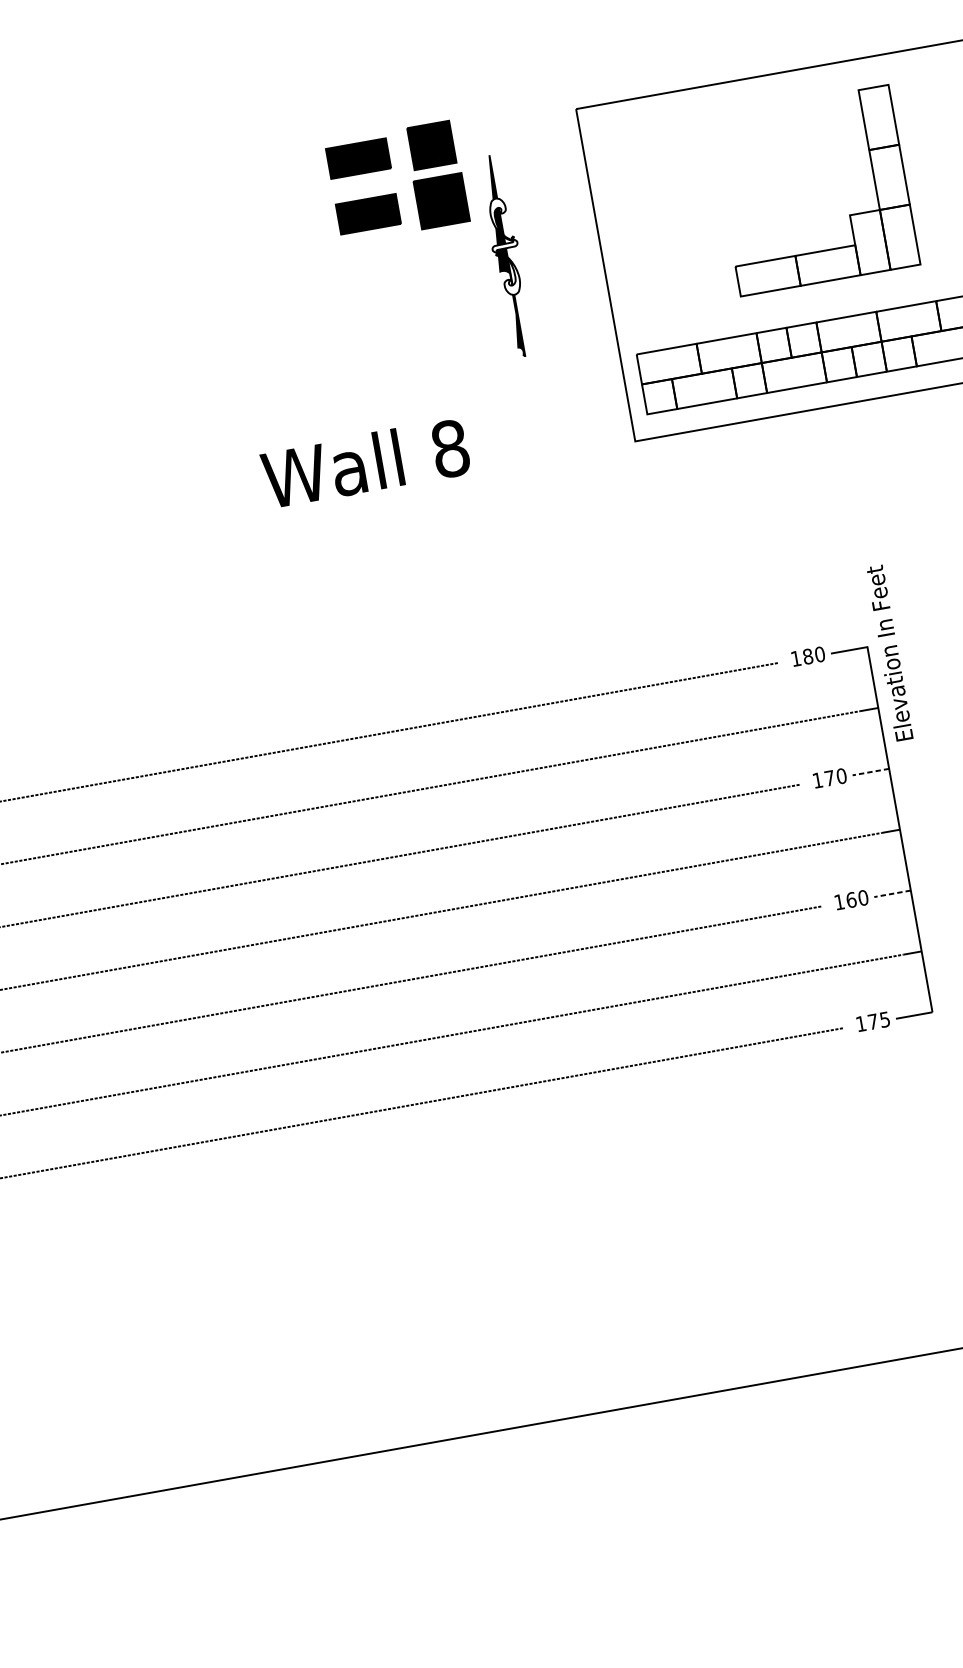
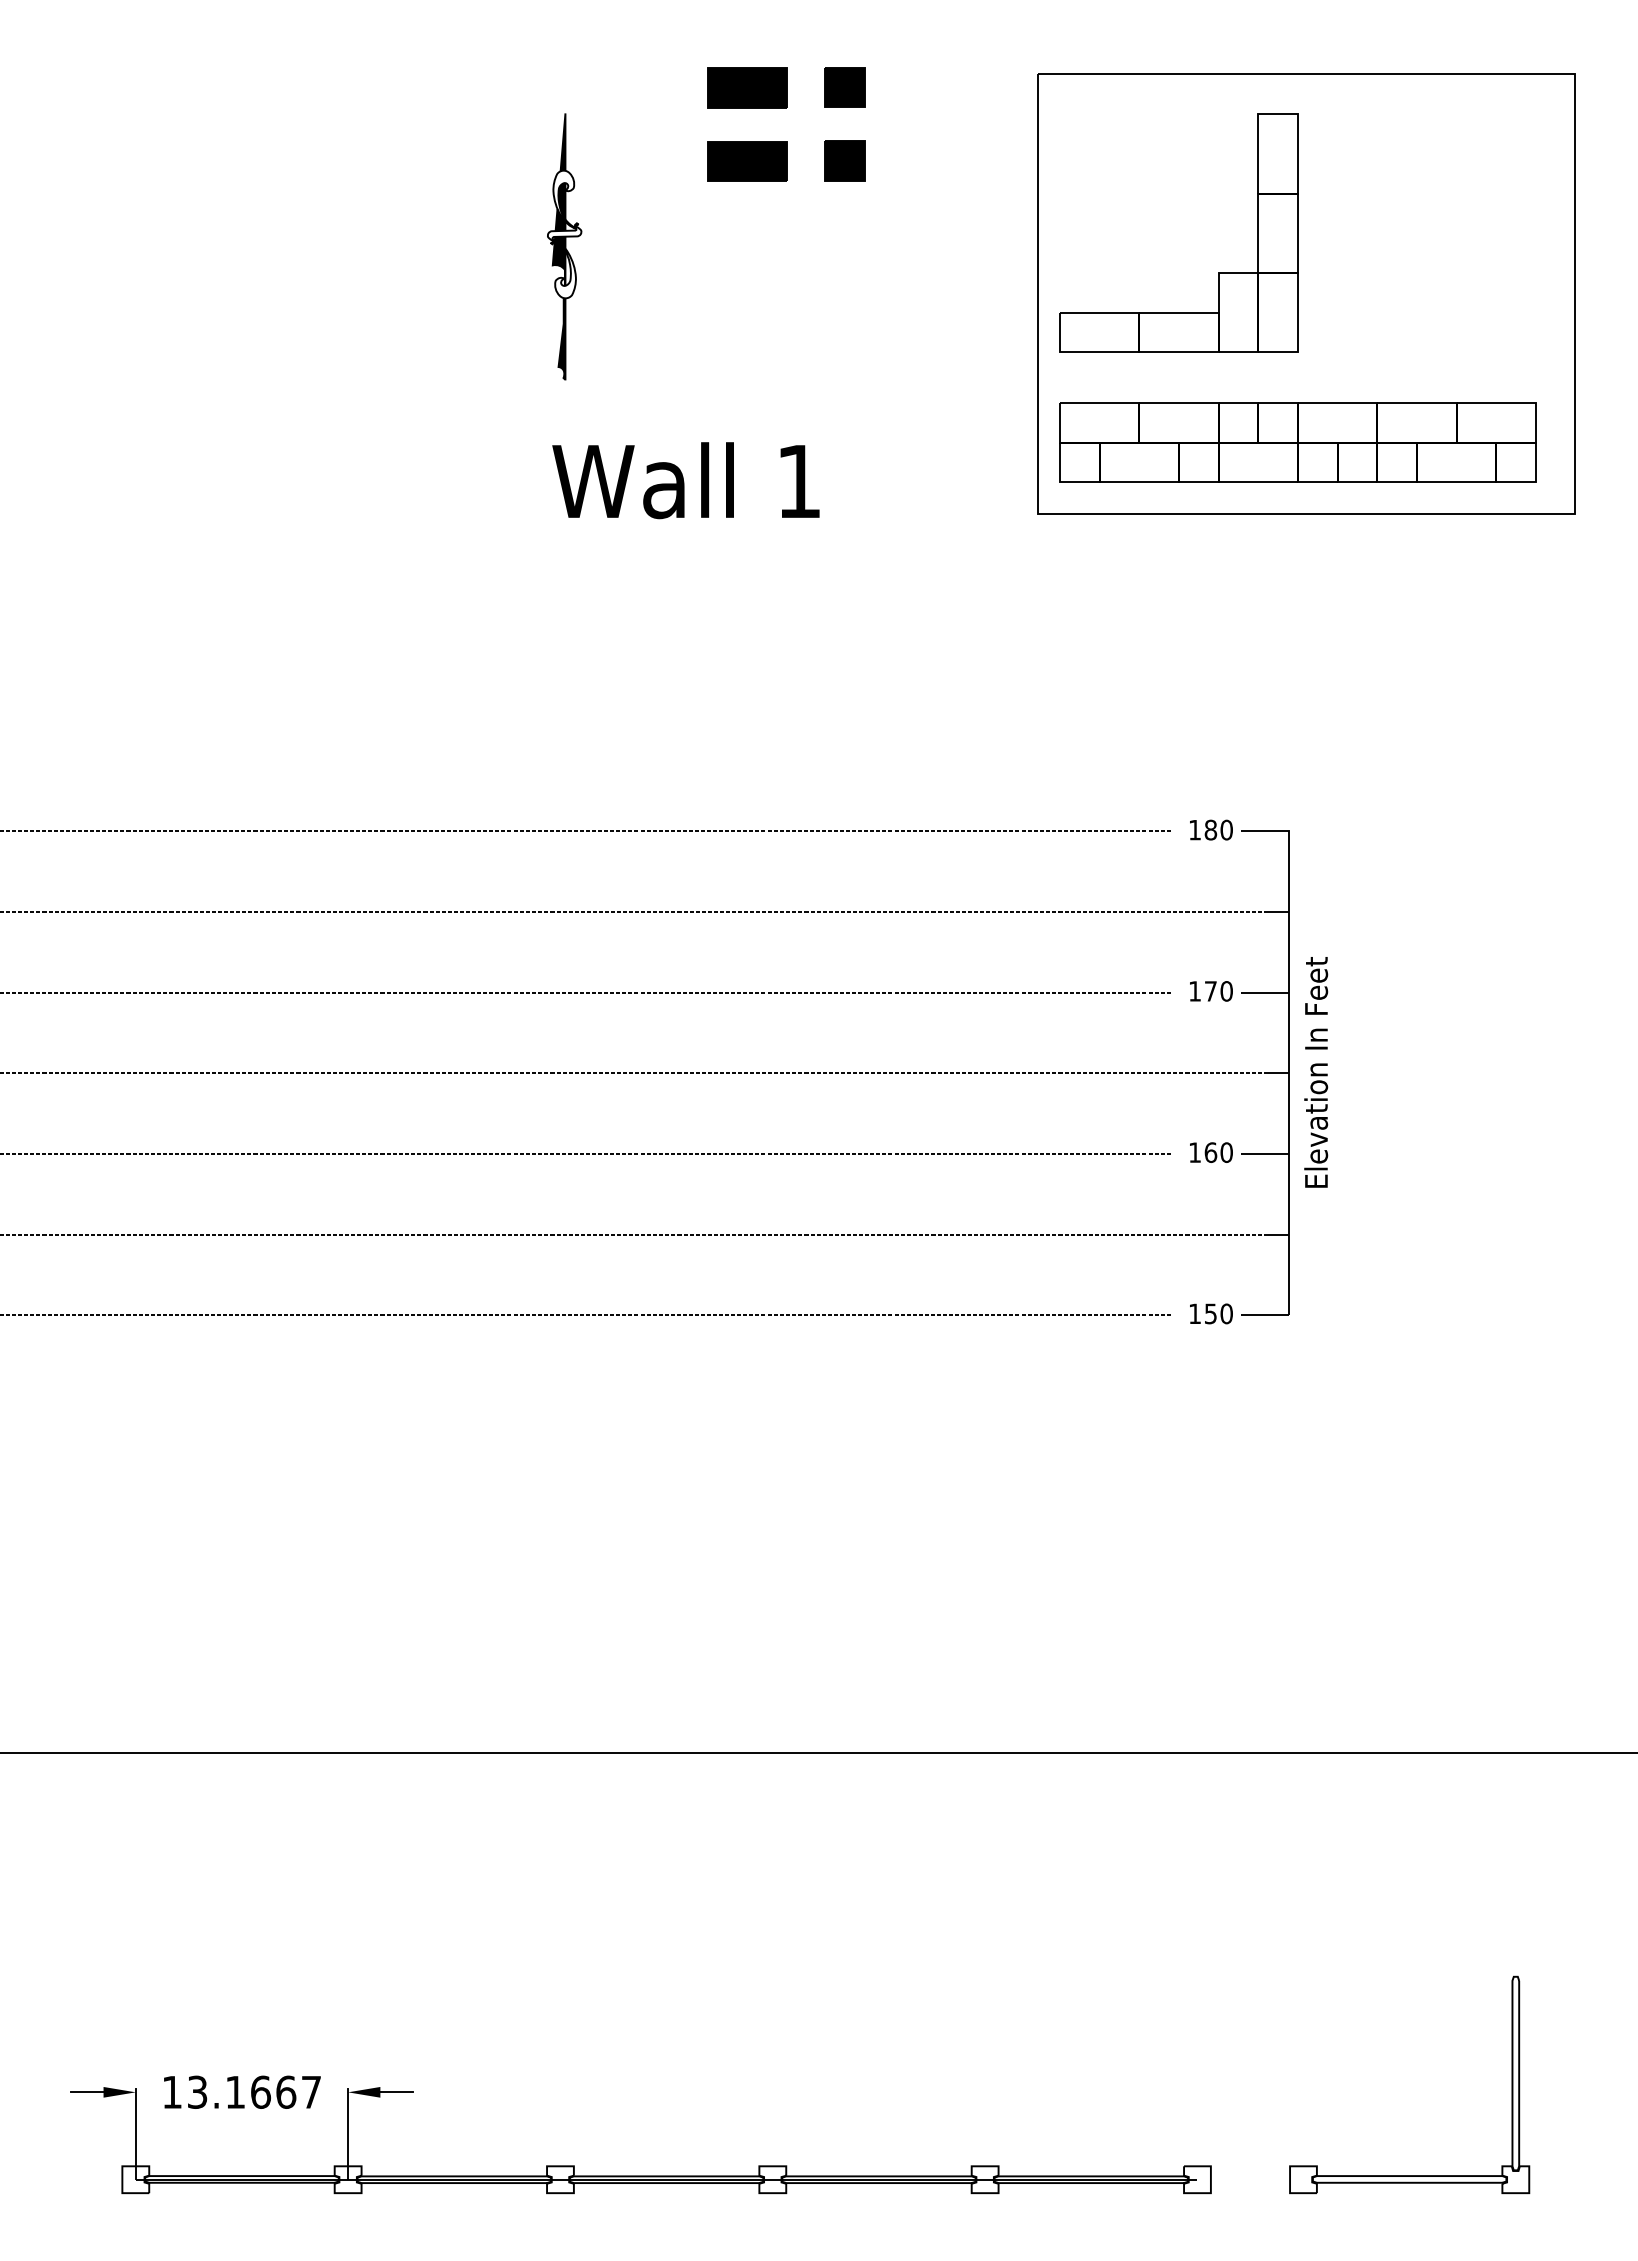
part: (431, 145) -> (844, 87), size x0.71
part: (441, 200) -> (844, 160), size x0.62
part: (849, 214) -> (1218, 272), moved
part: (506, 255) -> (564, 246), moved
text: (450, 448) -> (799, 481), 8 -> 1
text: (889, 653) -> (1316, 1072), moved
line: (870, 771) -> (1264, 992), dashed -> solid
line: (892, 894) -> (1264, 1154), dashed -> solid
text: (878, 1020) -> (1218, 1313), 175 -> 150

